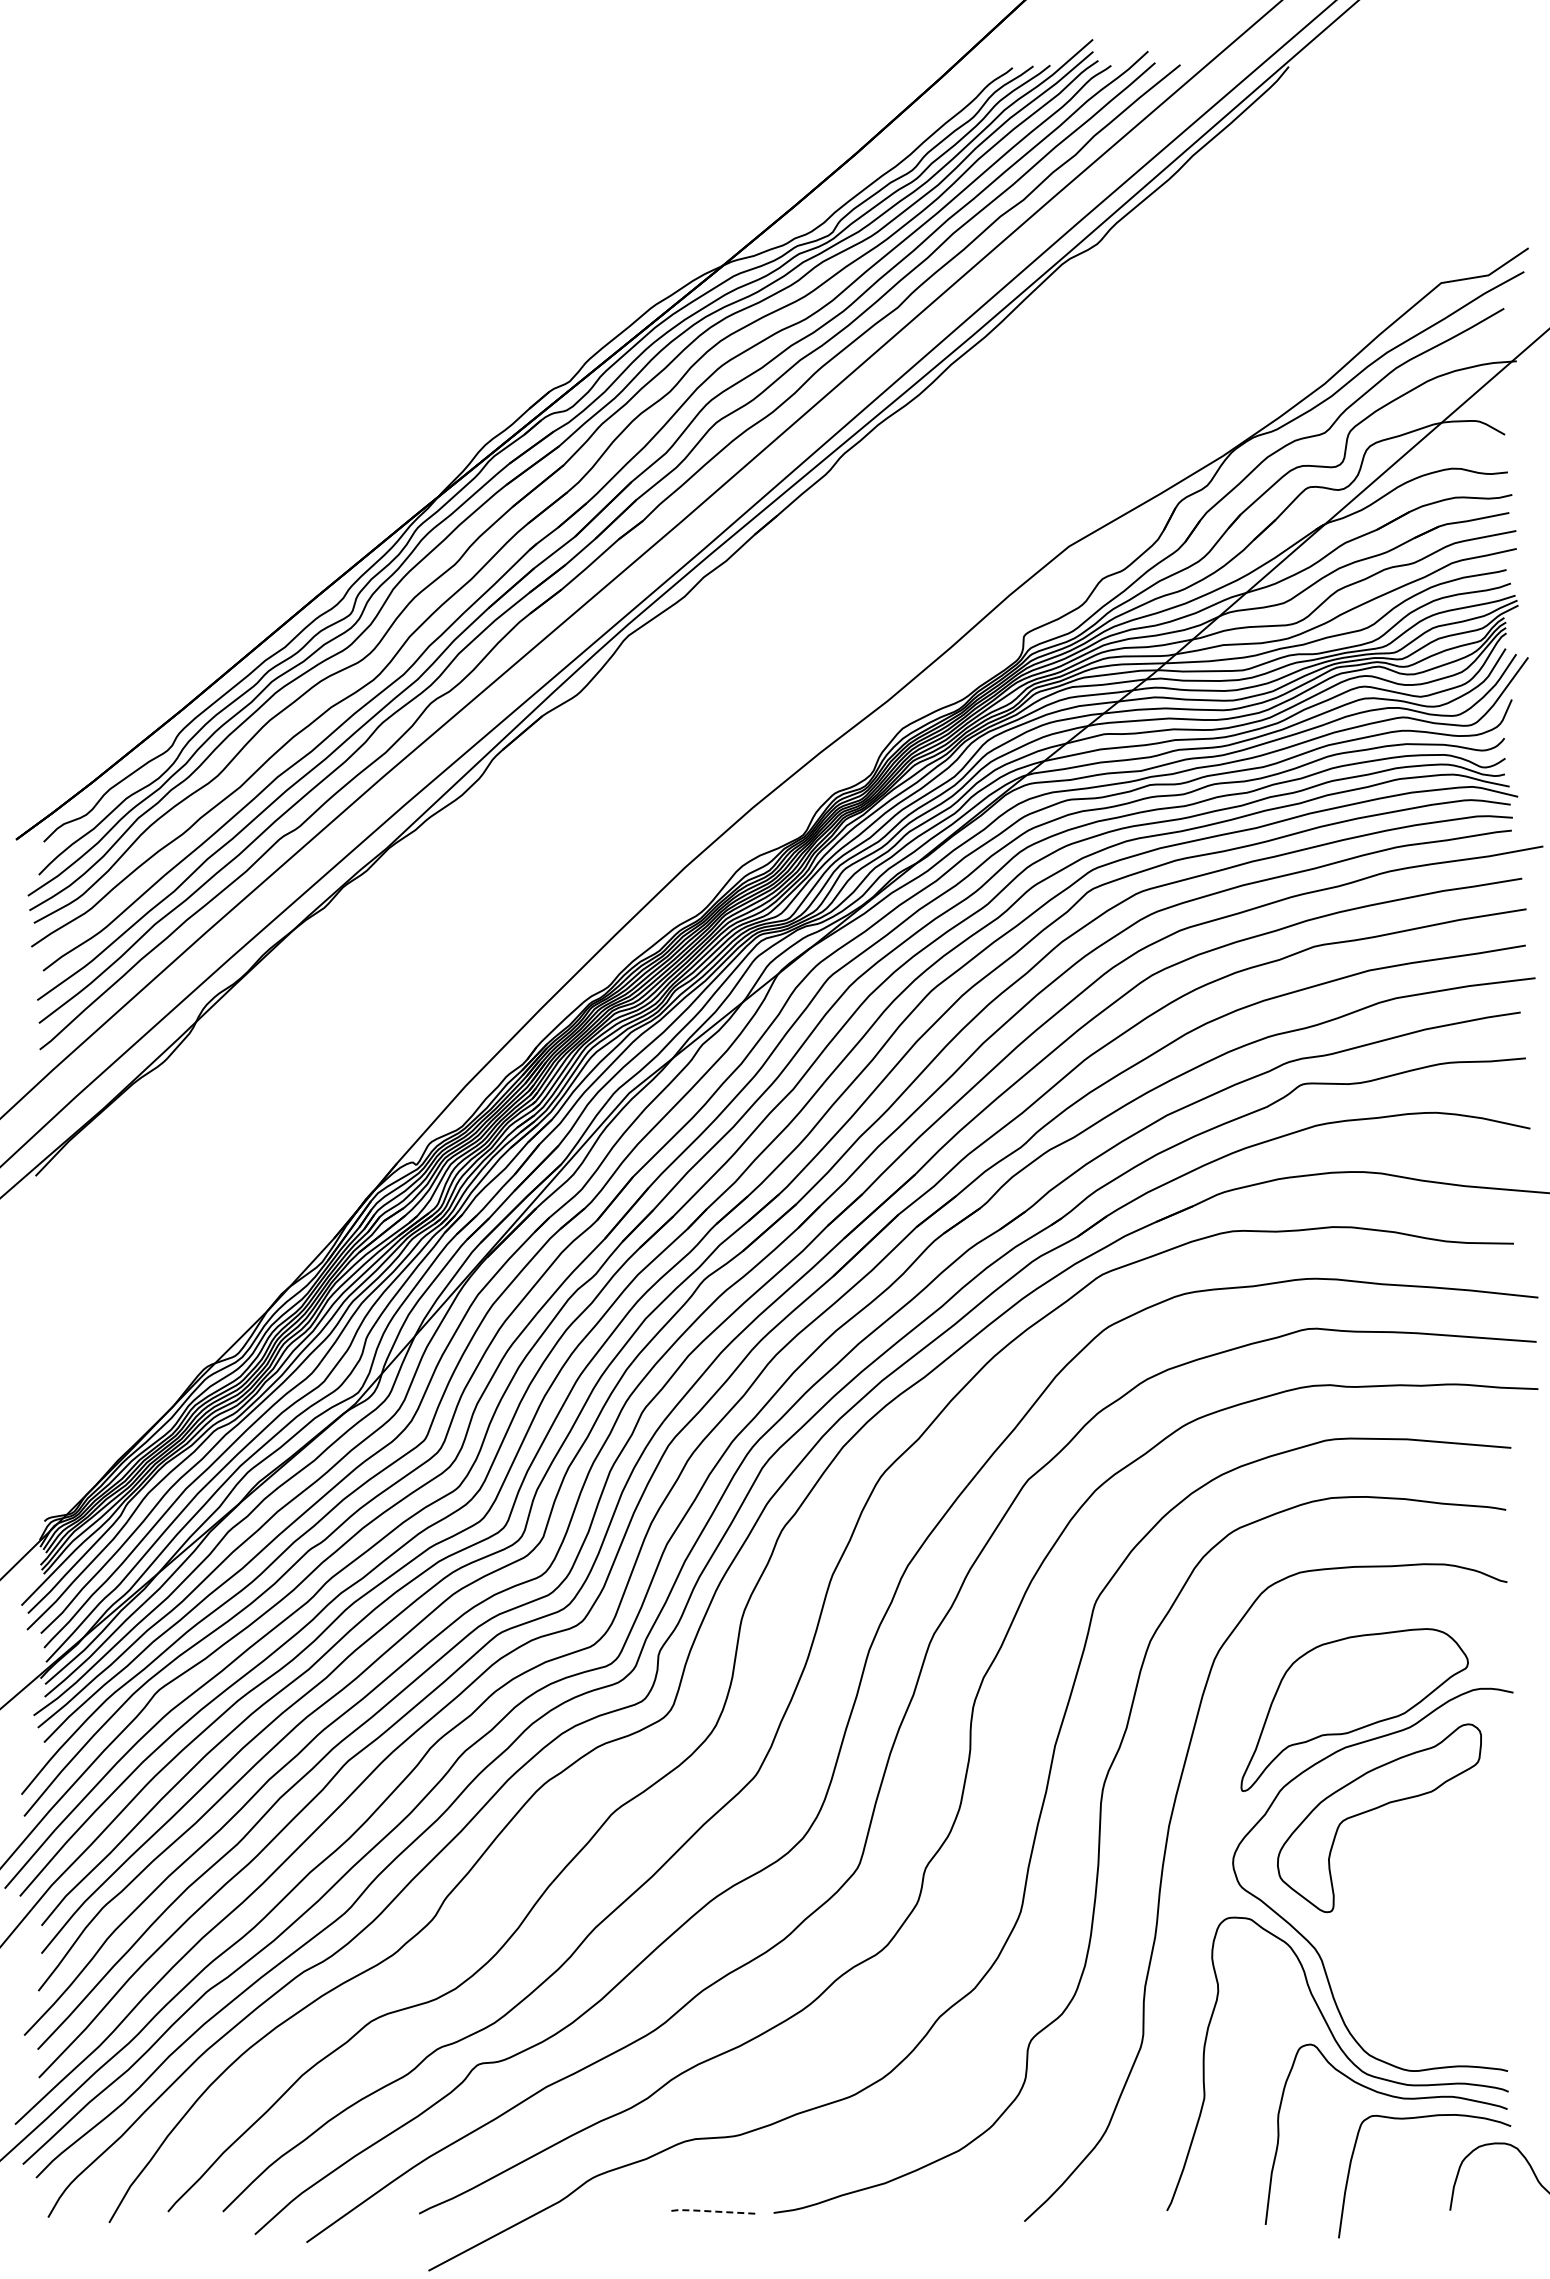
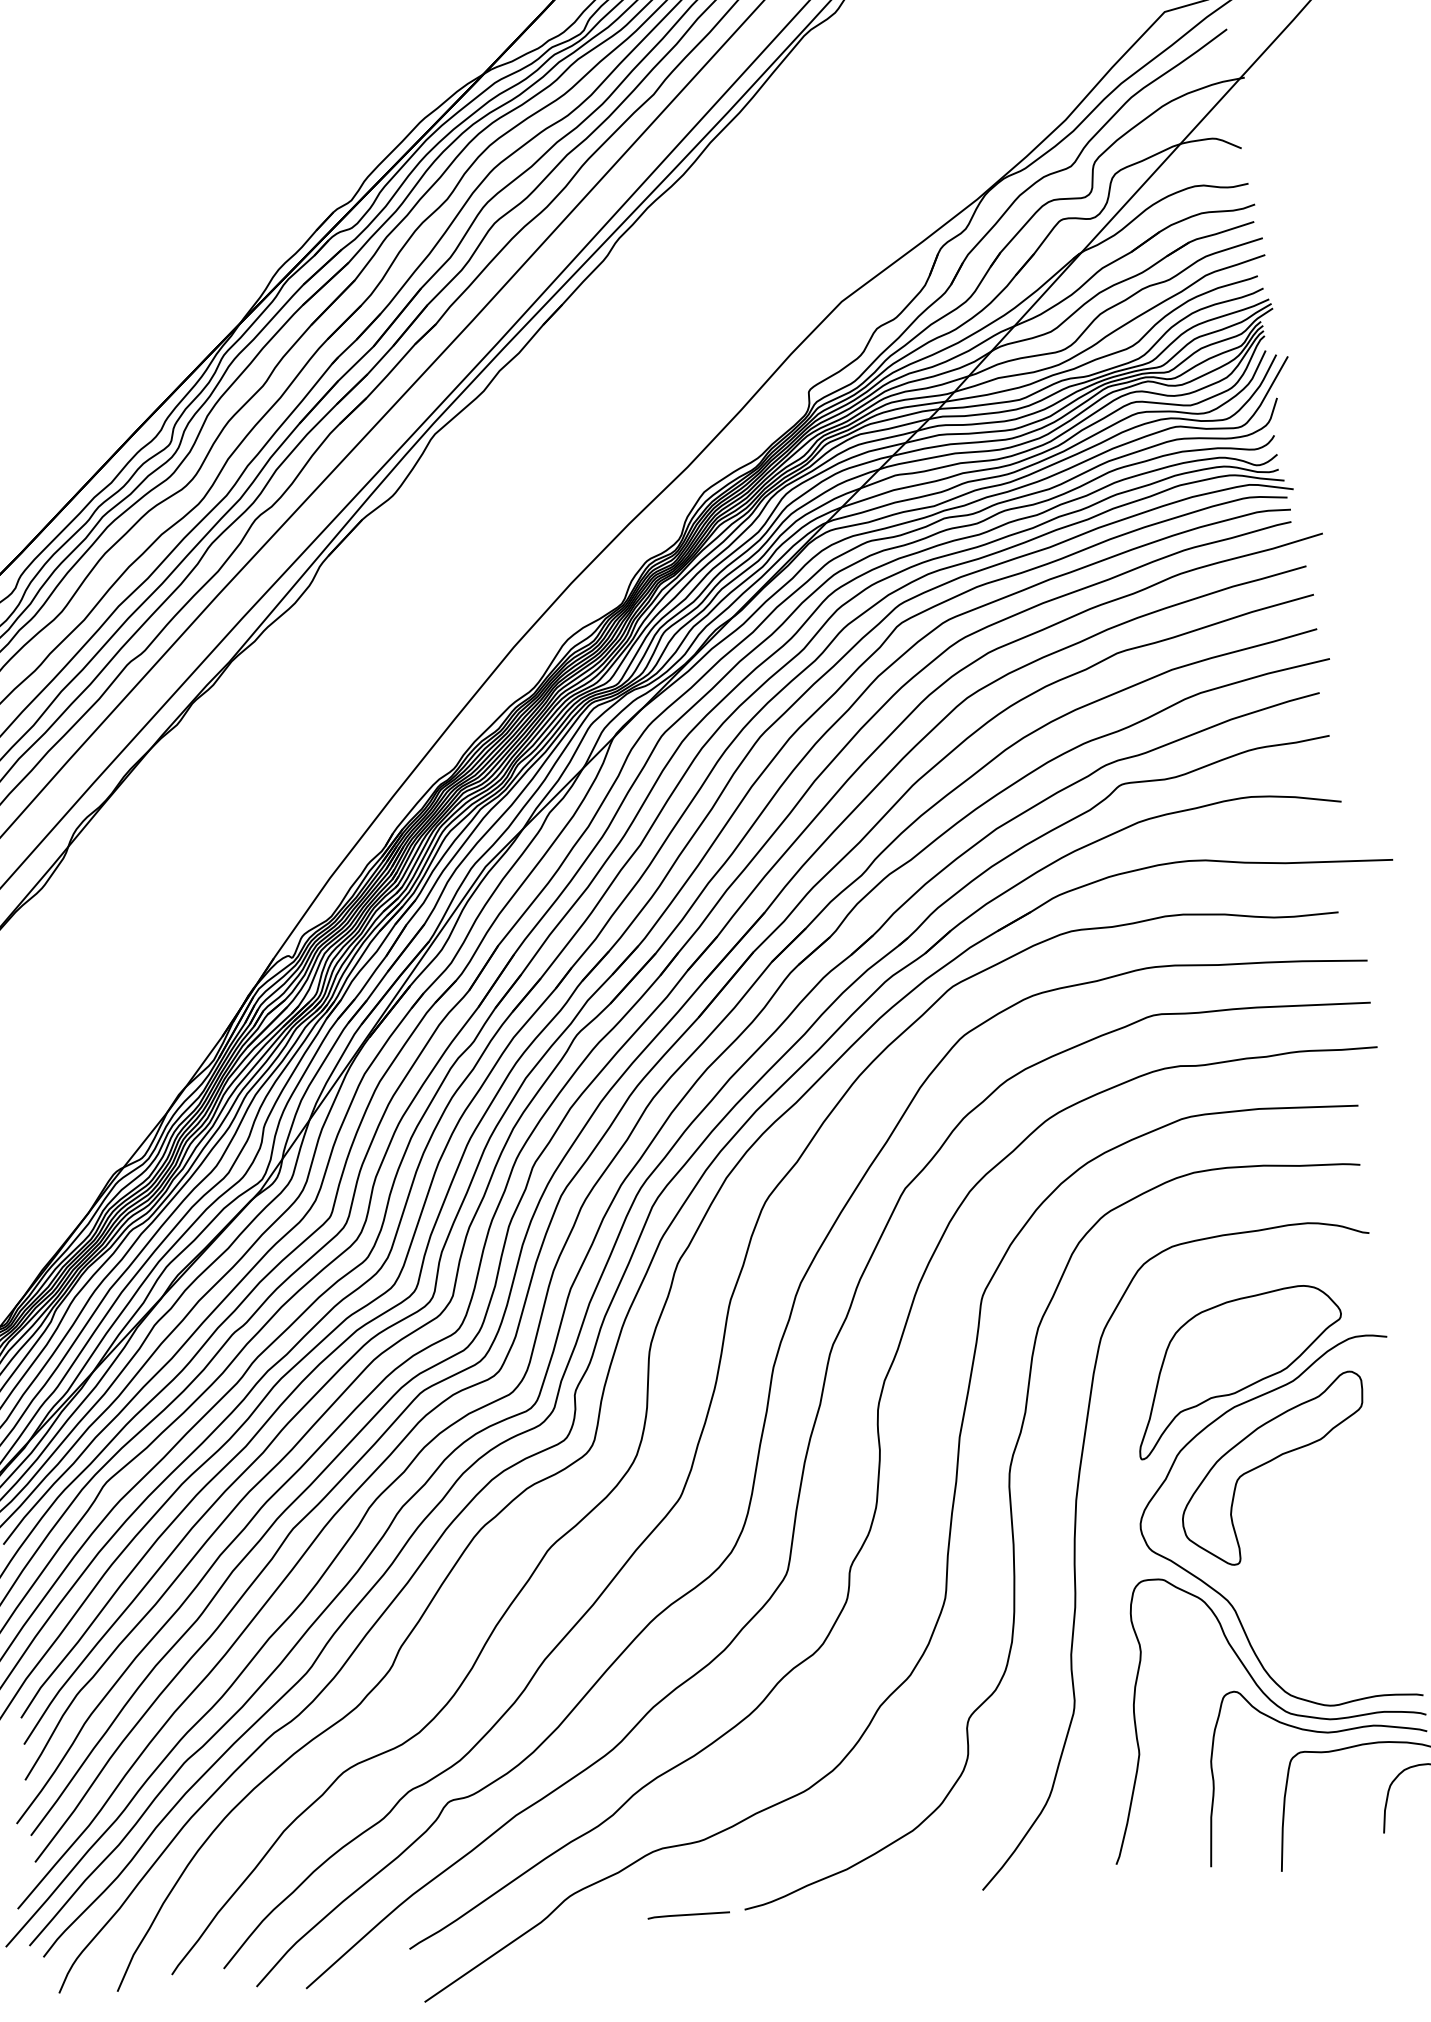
line: (713, 2211) -> (687, 1914), dashed -> solid

